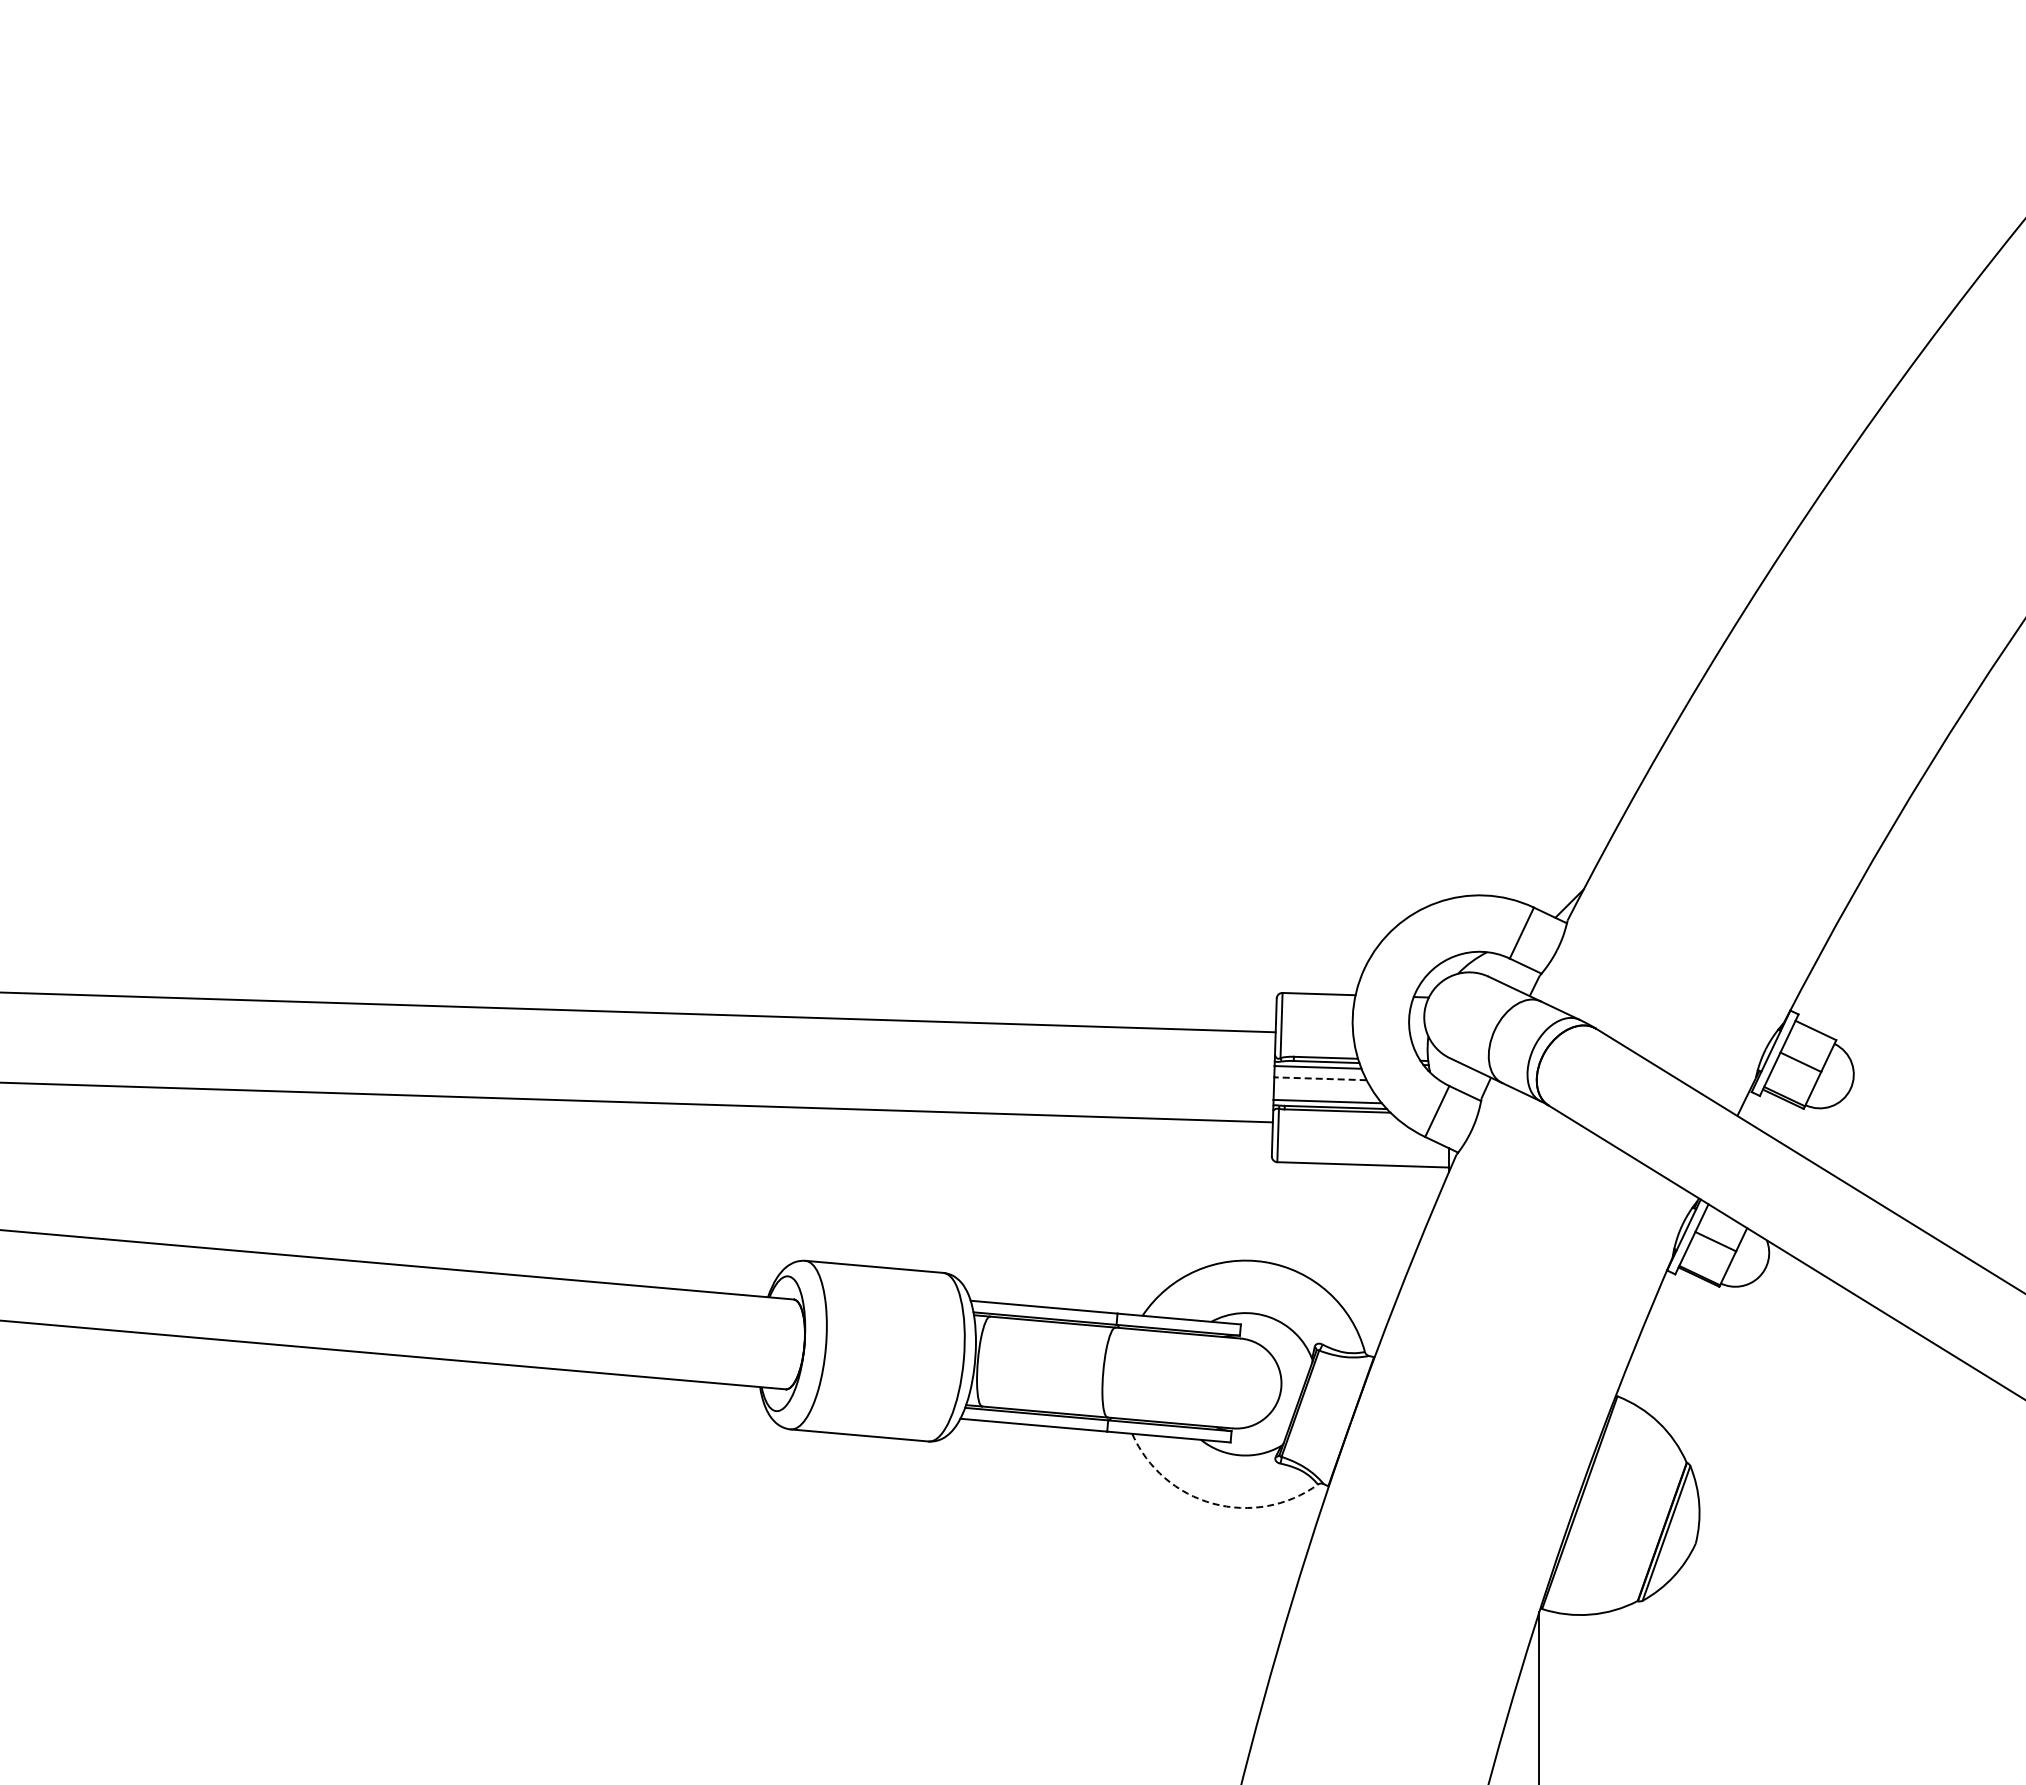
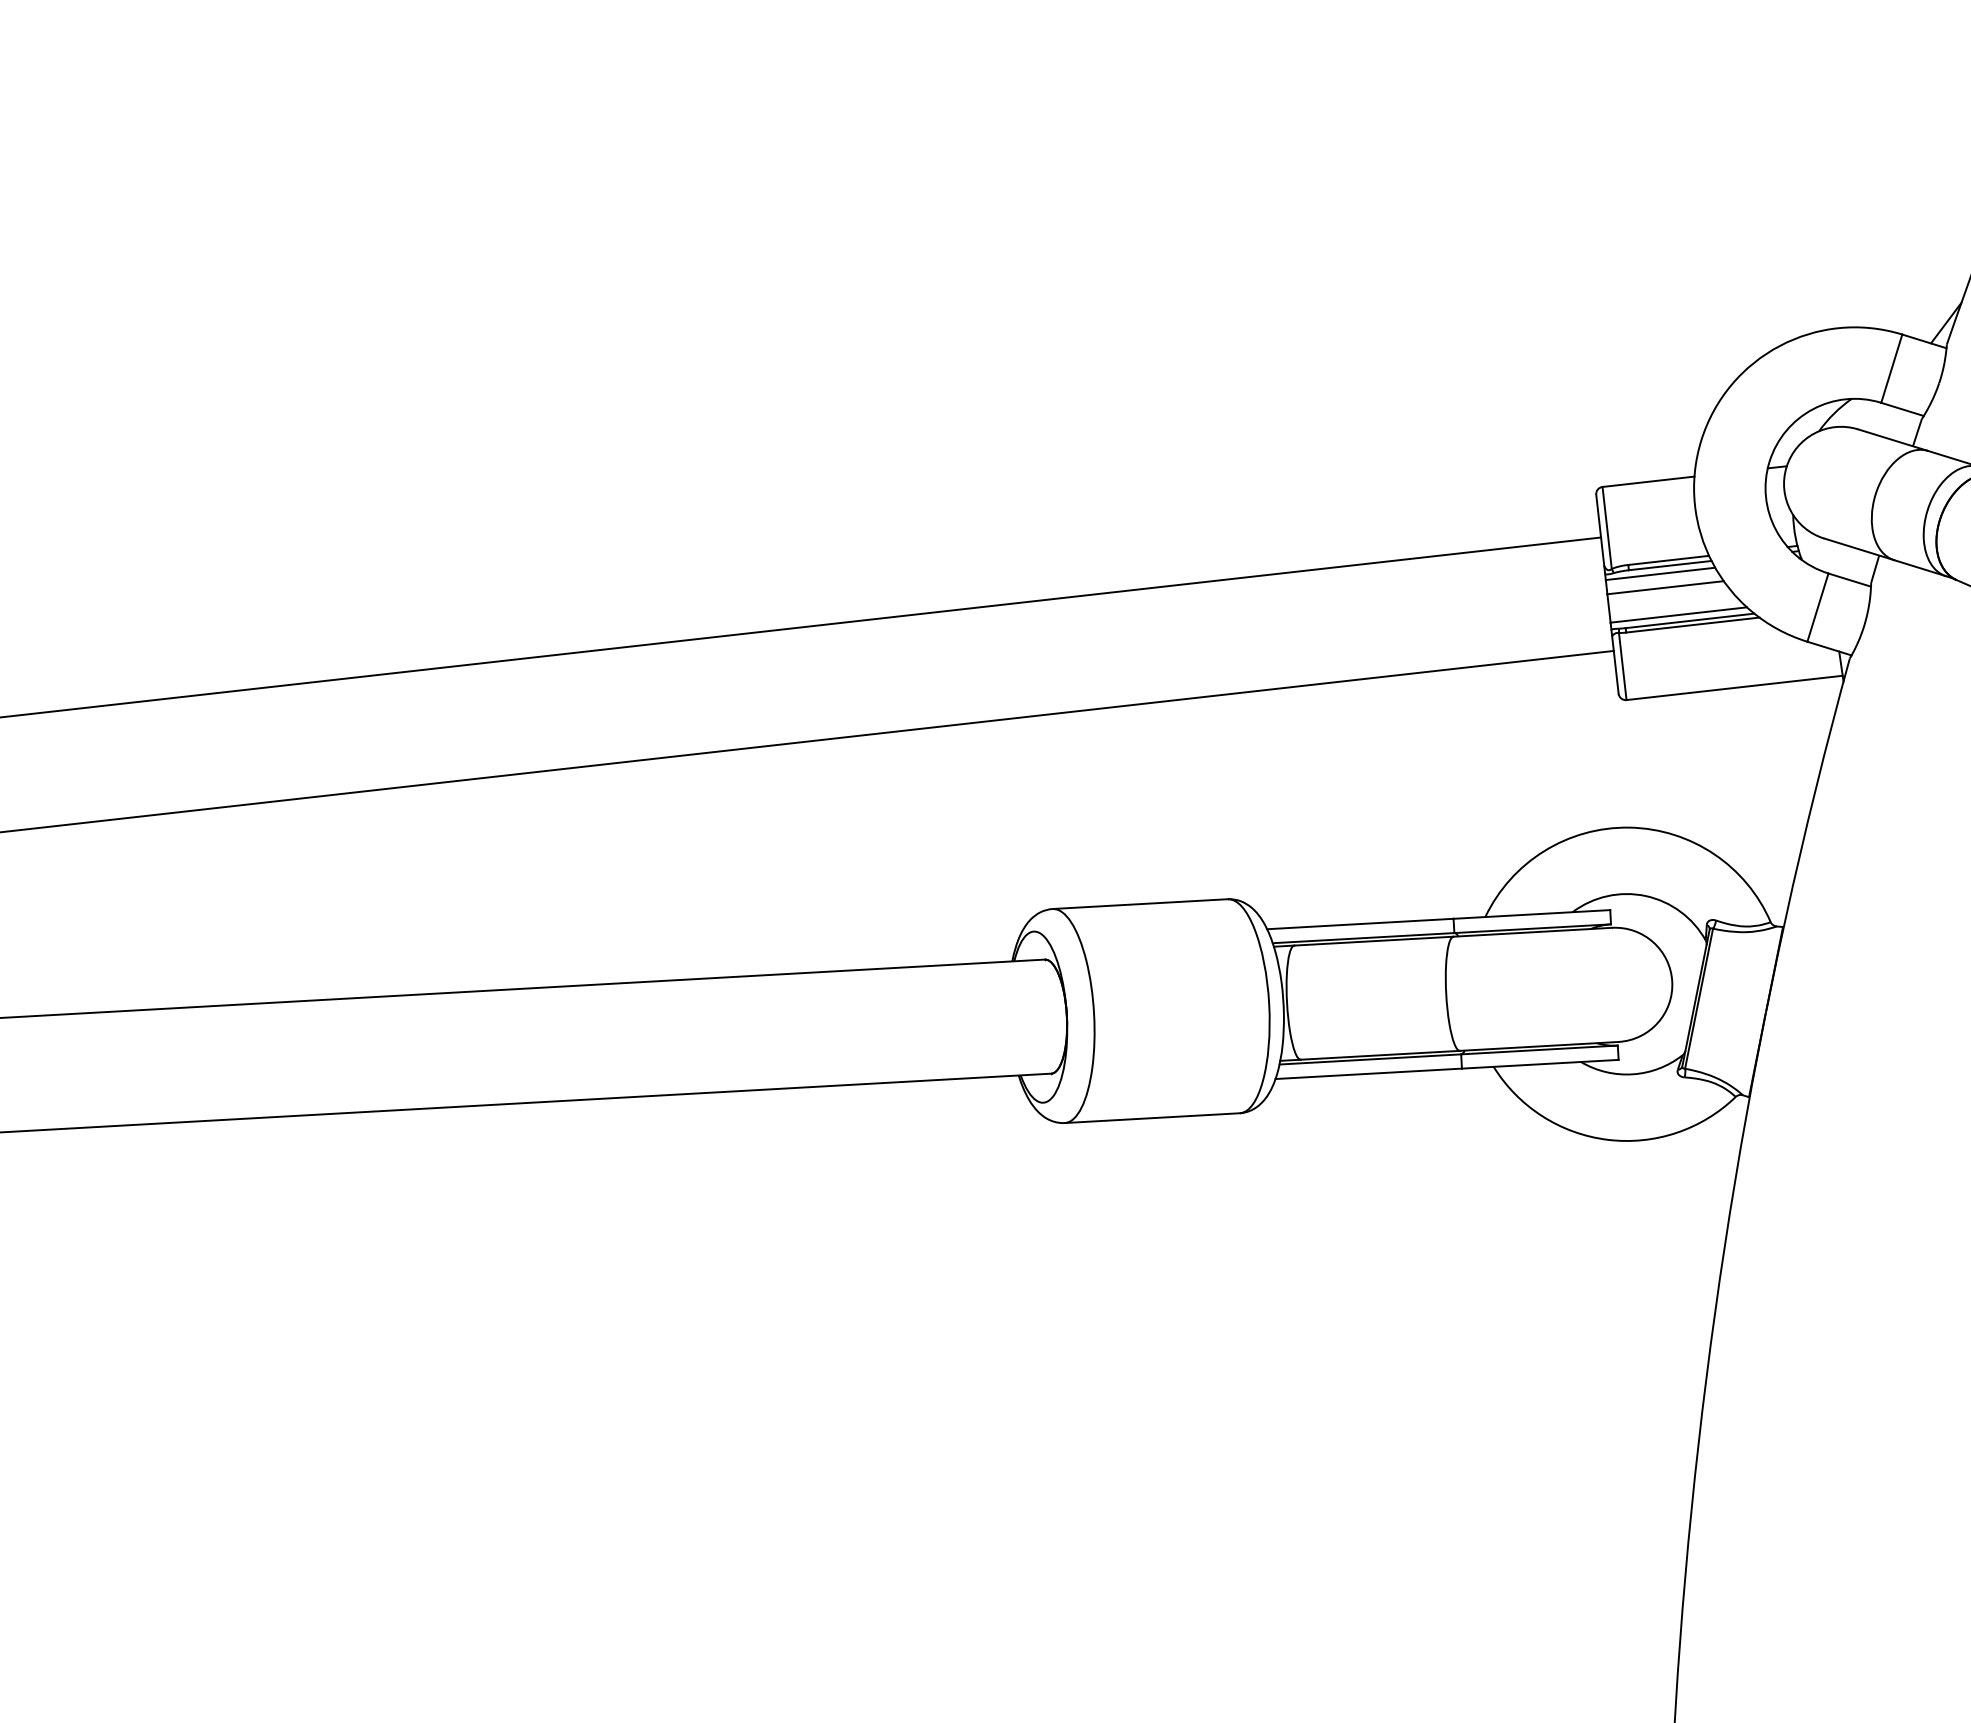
line: (1319, 1078) -> (1664, 587), dashed -> solid
arc: (1212, 1503) -> (1606, 1139), dashed -> solid

